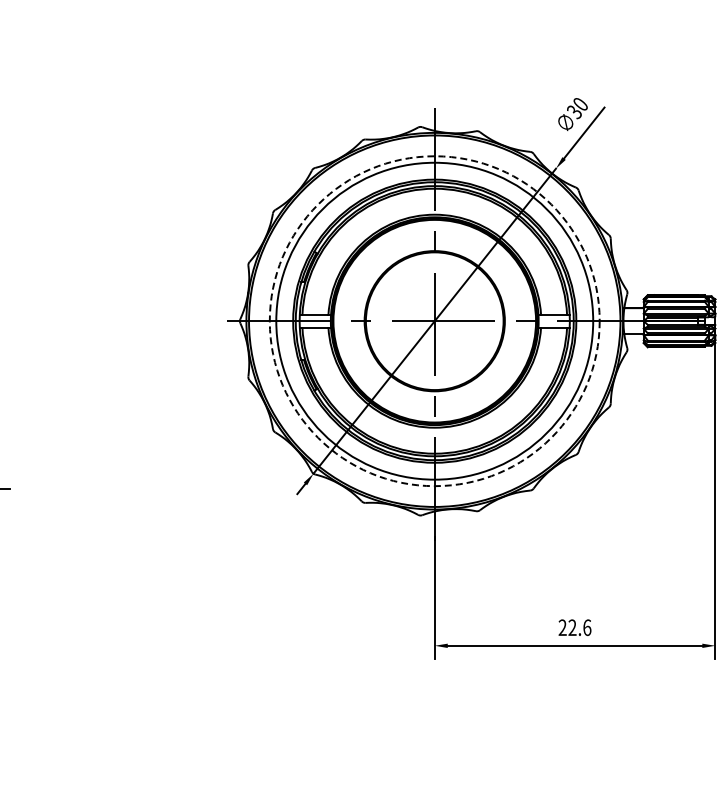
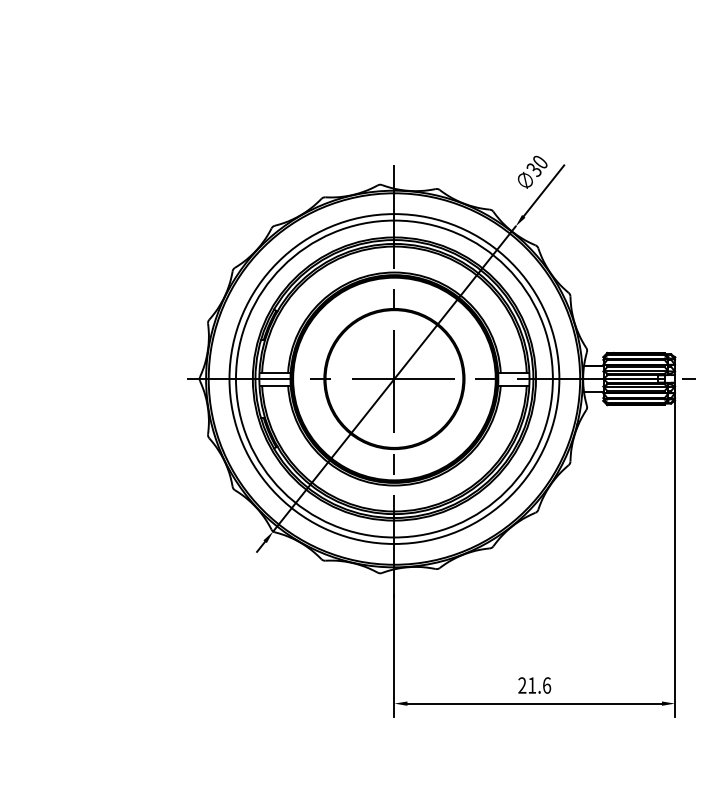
circle: (434, 320) -> (394, 378), dashed -> solid
text: (572, 627) -> (532, 685), 22.6 -> 21.6

